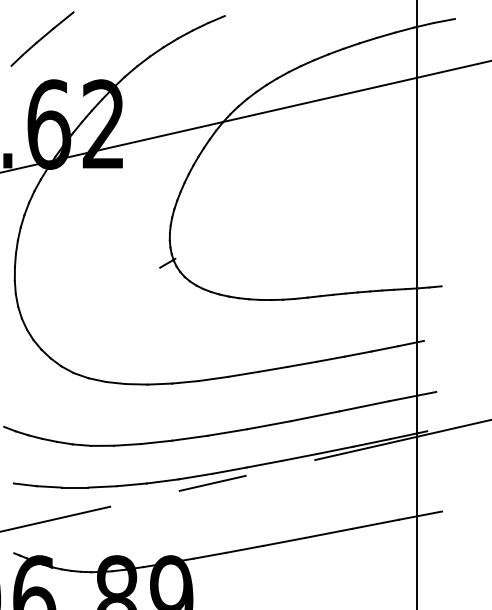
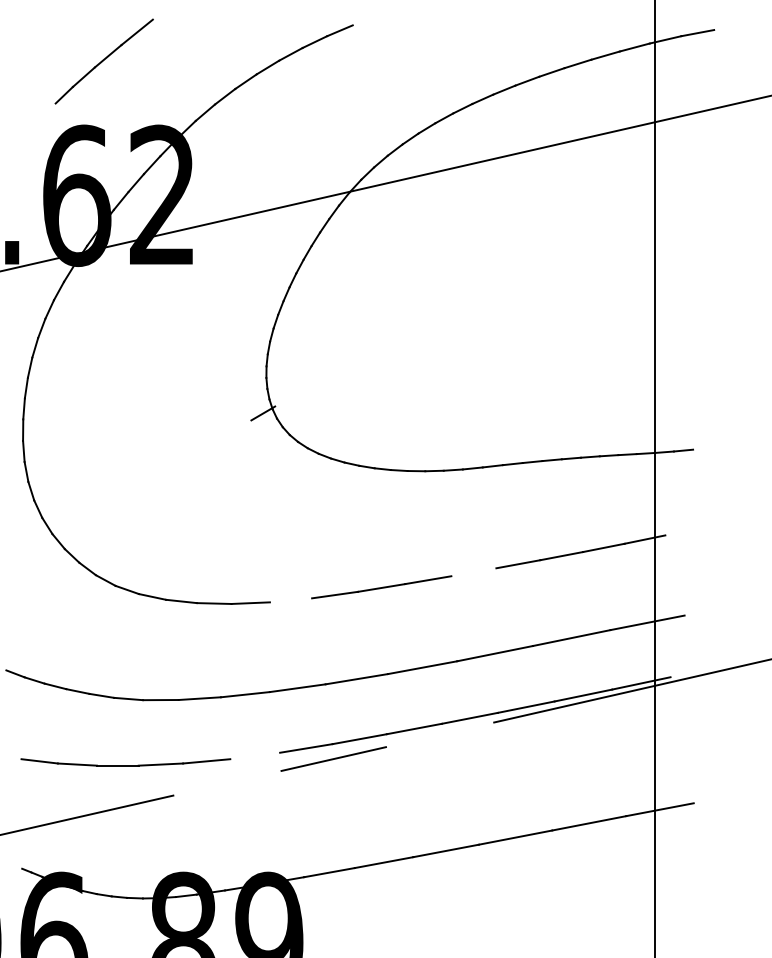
part: (42, 38) -> (104, 60), moved
line: (301, 363) -> (473, 570), removed
line: (185, 382) -> (291, 600), removed
line: (162, 481) -> (254, 756), removed

